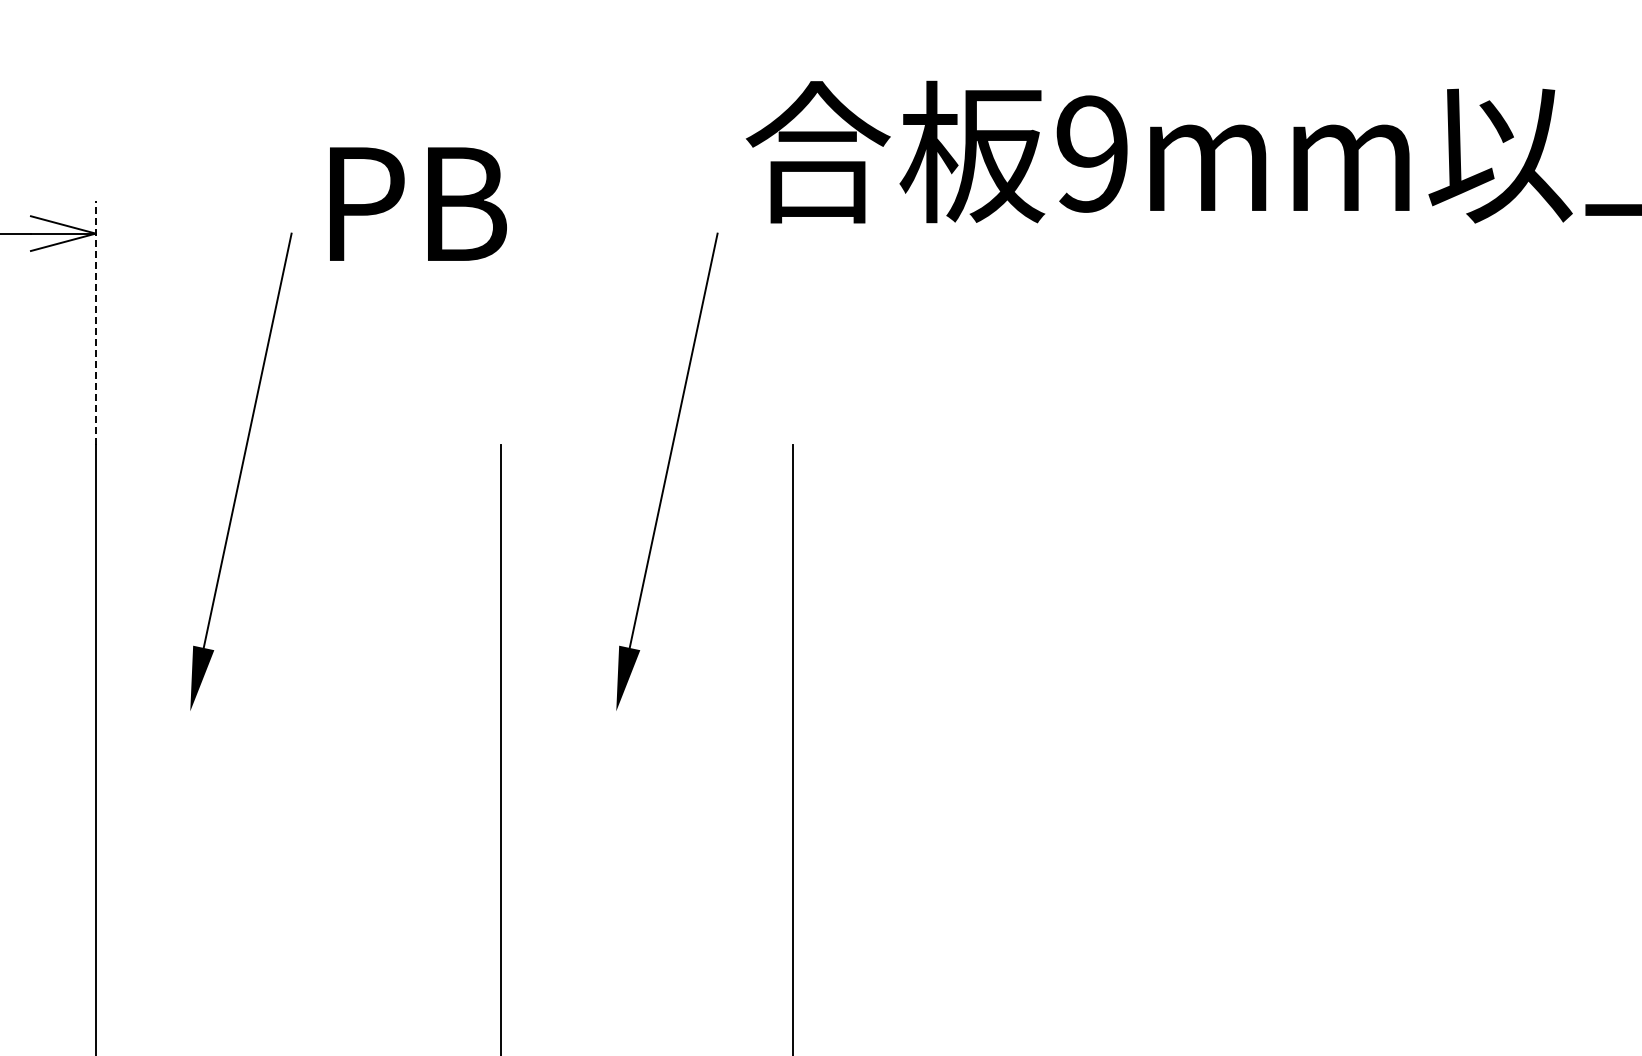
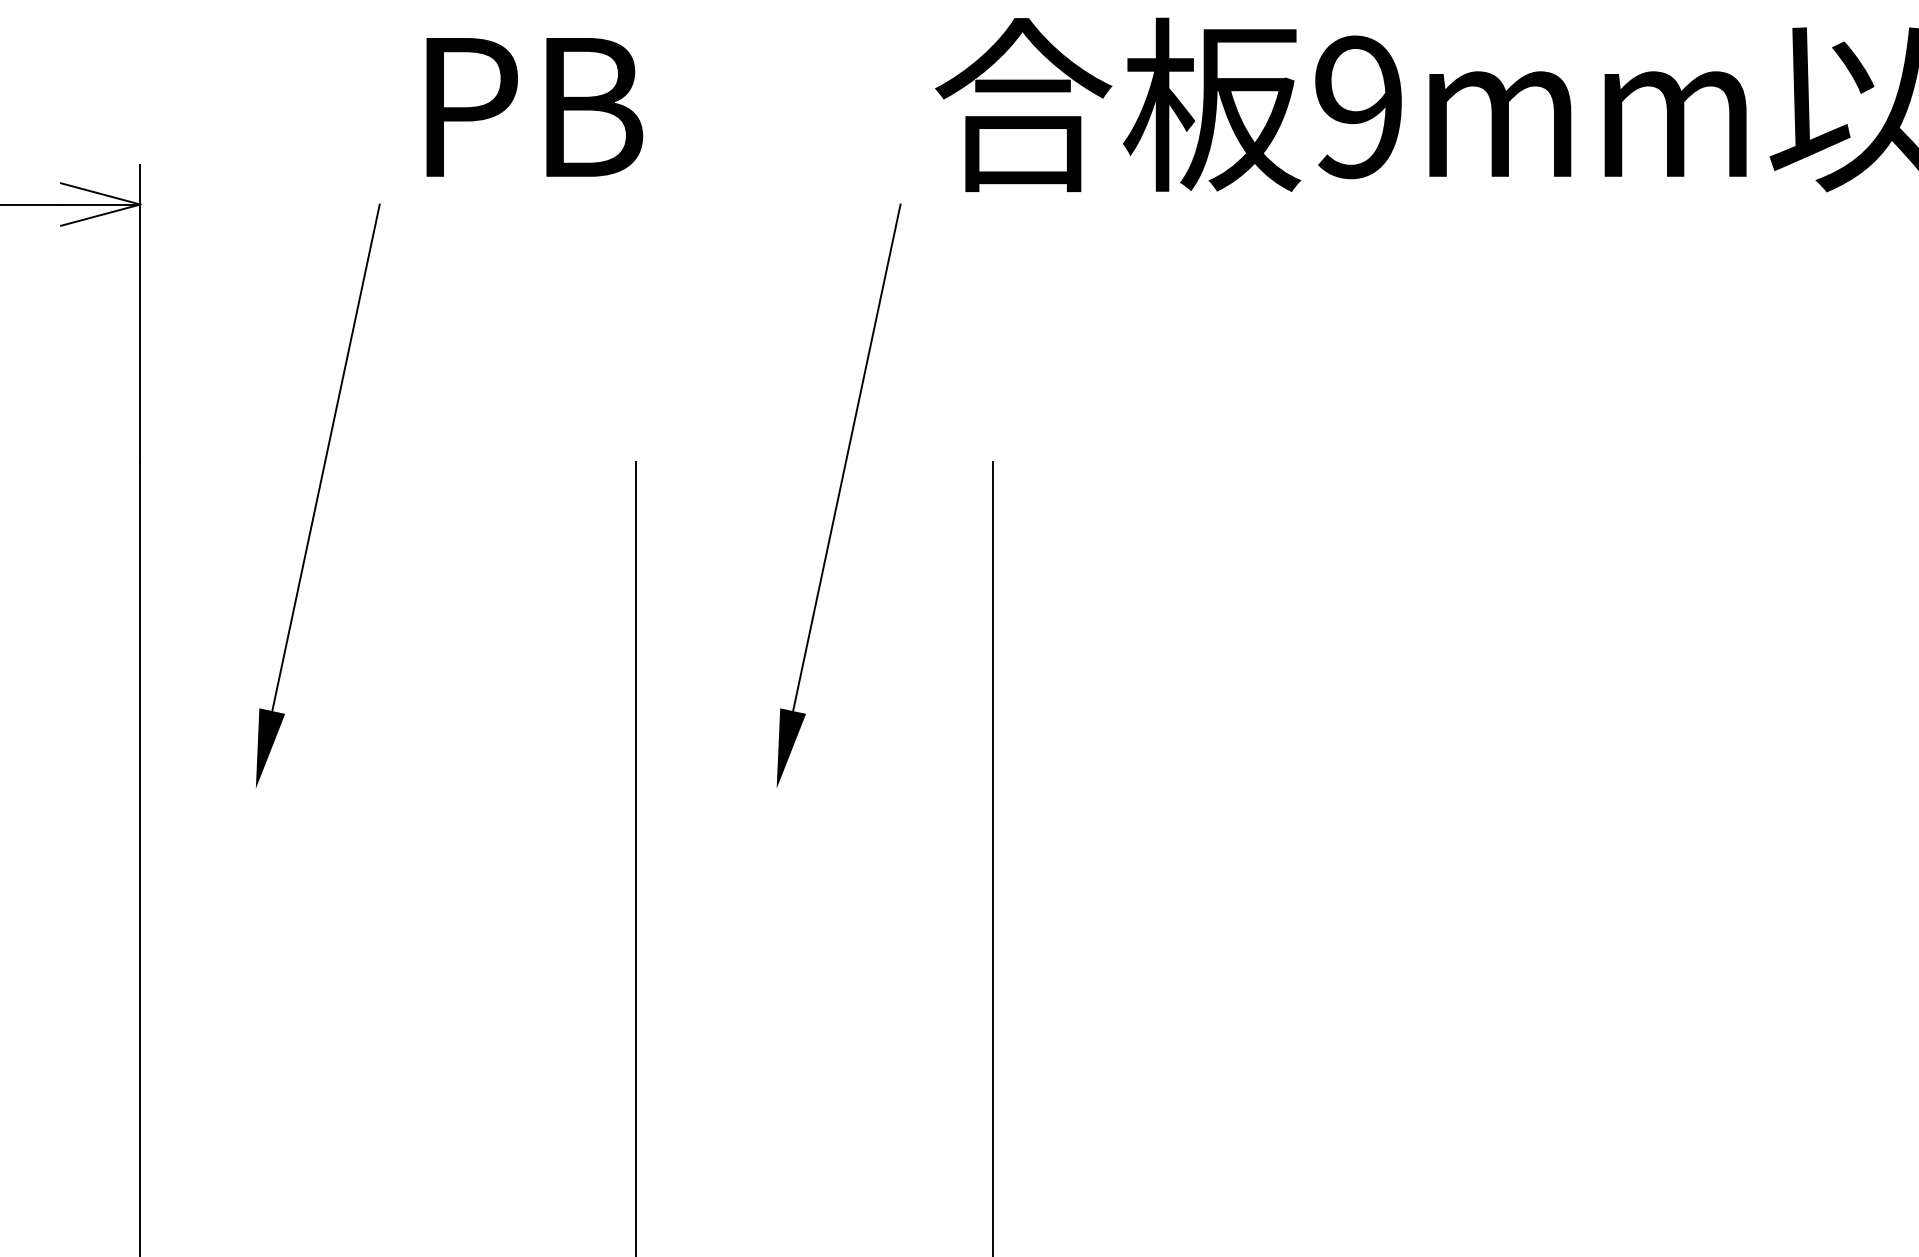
text: (418, 203) -> (534, 106), moved
line: (95, 322) -> (139, 313), dashed -> solid

